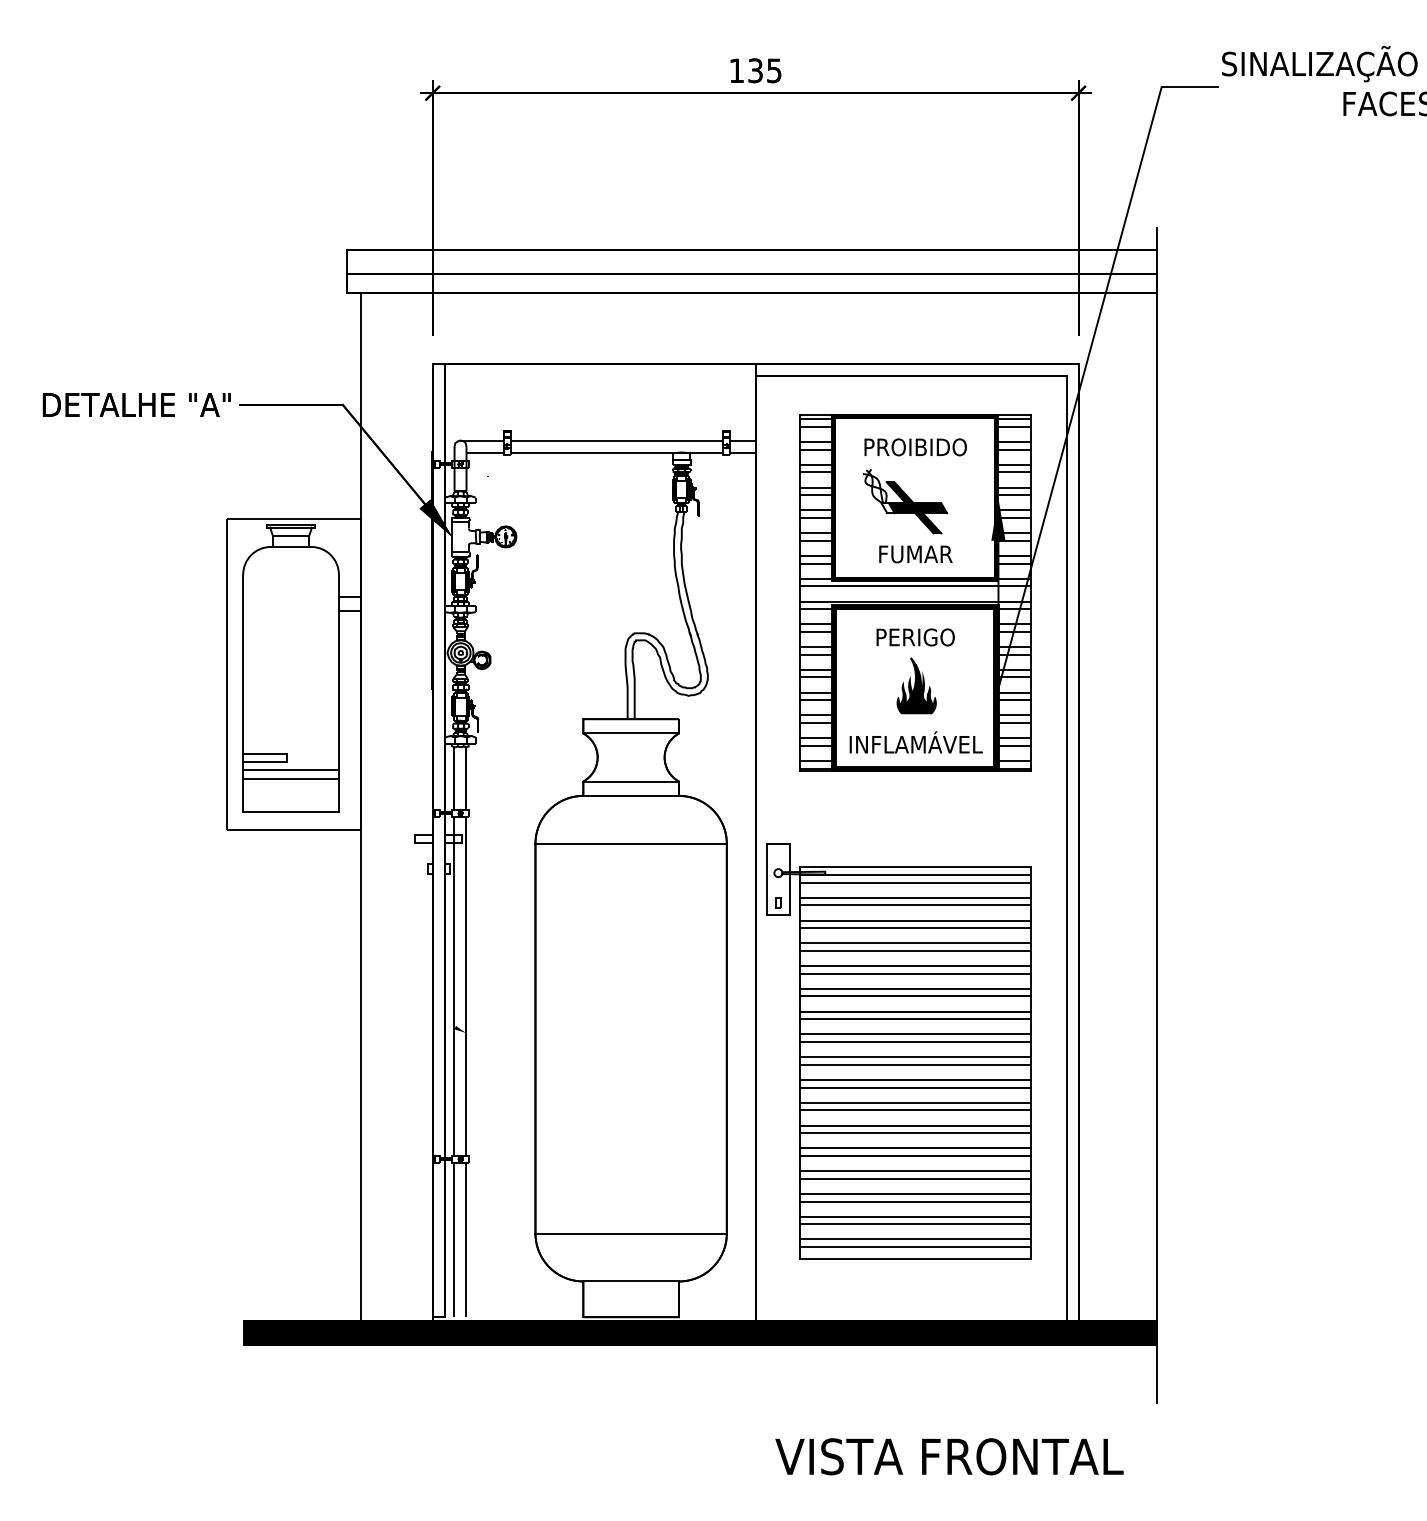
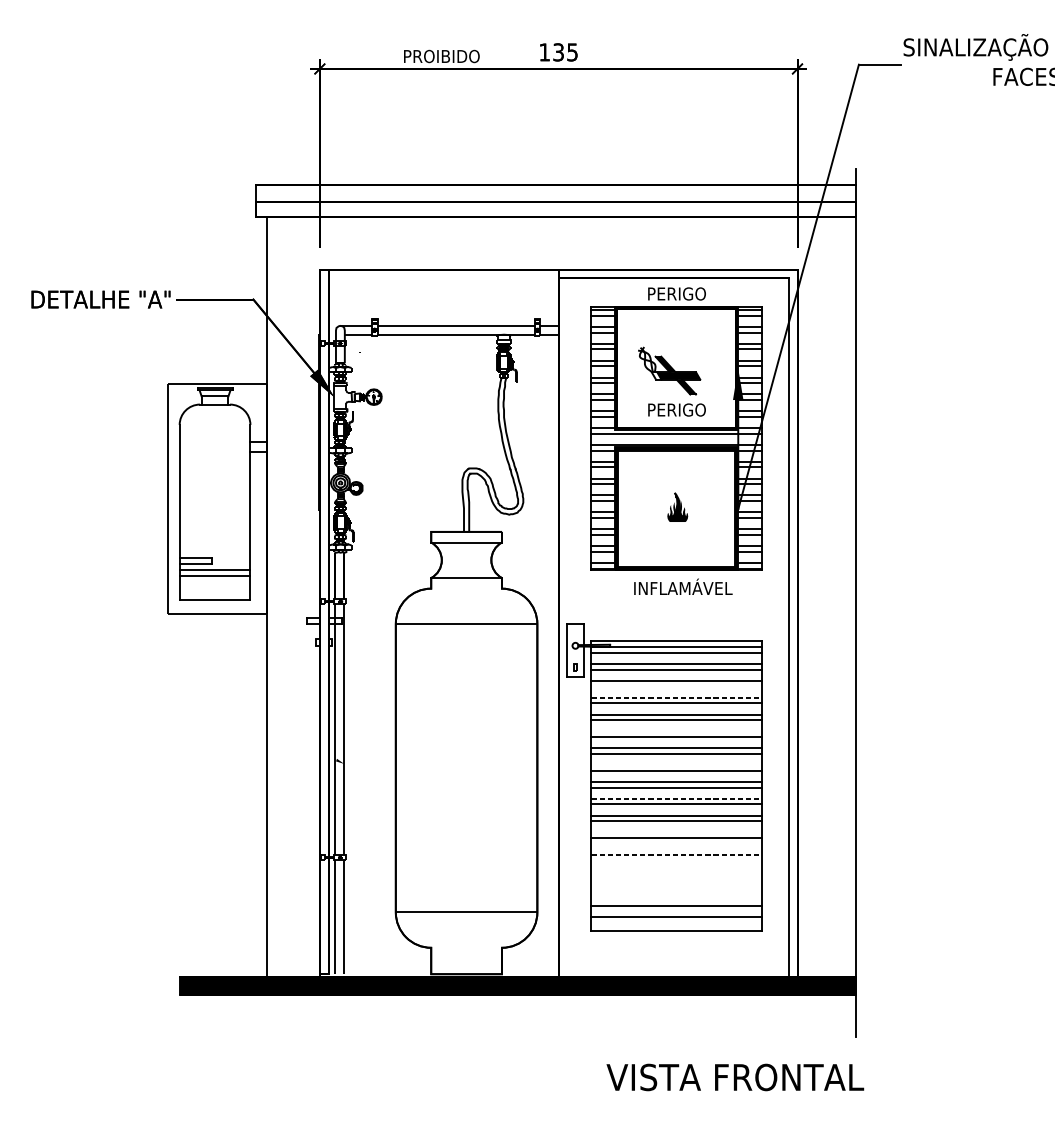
text: (915, 447) -> (441, 56), moved
text: (915, 554) -> (676, 410), FUMAR -> PERIGO
text: (915, 637) -> (676, 294), moved
part: (916, 685) -> (677, 507), size x0.7
text: (915, 742) -> (682, 586), moved
line: (630, 795) -> (466, 588), removed
line: (914, 928) -> (676, 686), removed
line: (915, 943) -> (676, 697), solid -> dashed
line: (914, 988) -> (676, 731), removed
line: (914, 1034) -> (676, 765), removed
line: (915, 1080) -> (676, 799), solid -> dashed
line: (914, 1125) -> (676, 832), removed
line: (914, 1148) -> (676, 849), removed
line: (915, 1155) -> (676, 854), solid -> dashed
line: (914, 1171) -> (676, 866), removed
line: (914, 1178) -> (676, 871), removed
line: (914, 1193) -> (676, 882), removed
line: (914, 1201) -> (676, 888), removed
line: (914, 1216) -> (676, 899), removed
line: (914, 1247) -> (676, 922), removed
line: (630, 1281) -> (466, 947), removed
text: (949, 1456) -> (735, 1077), moved

